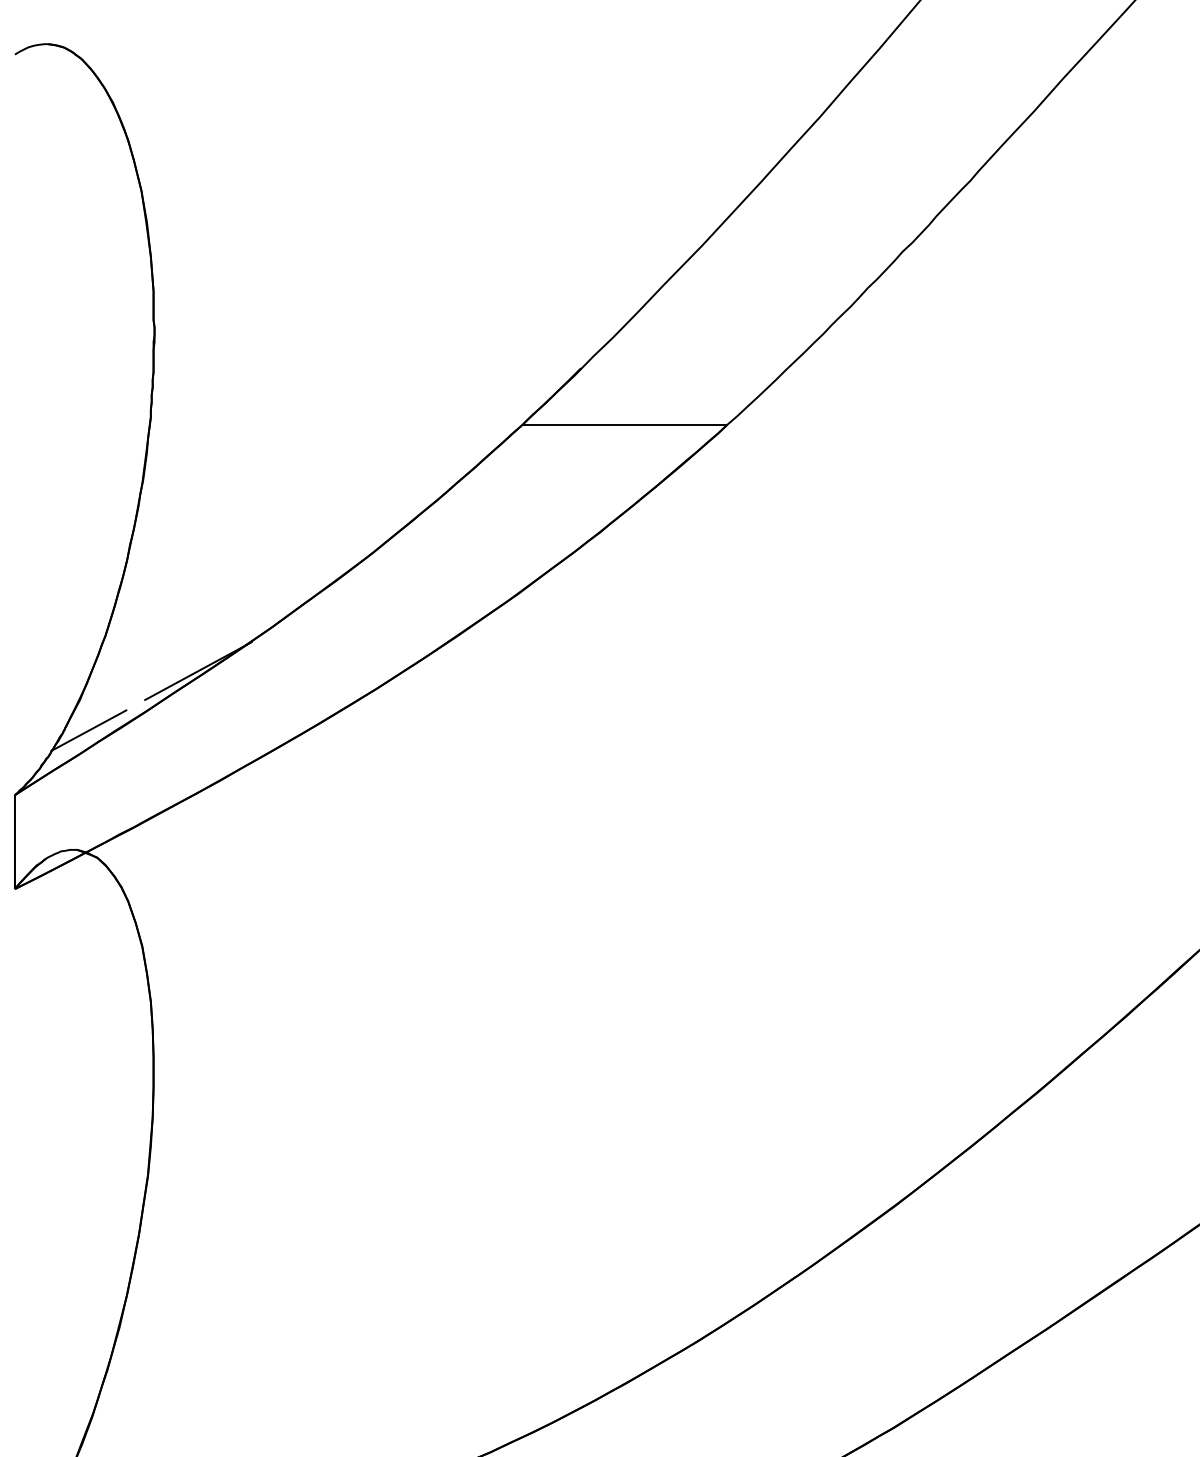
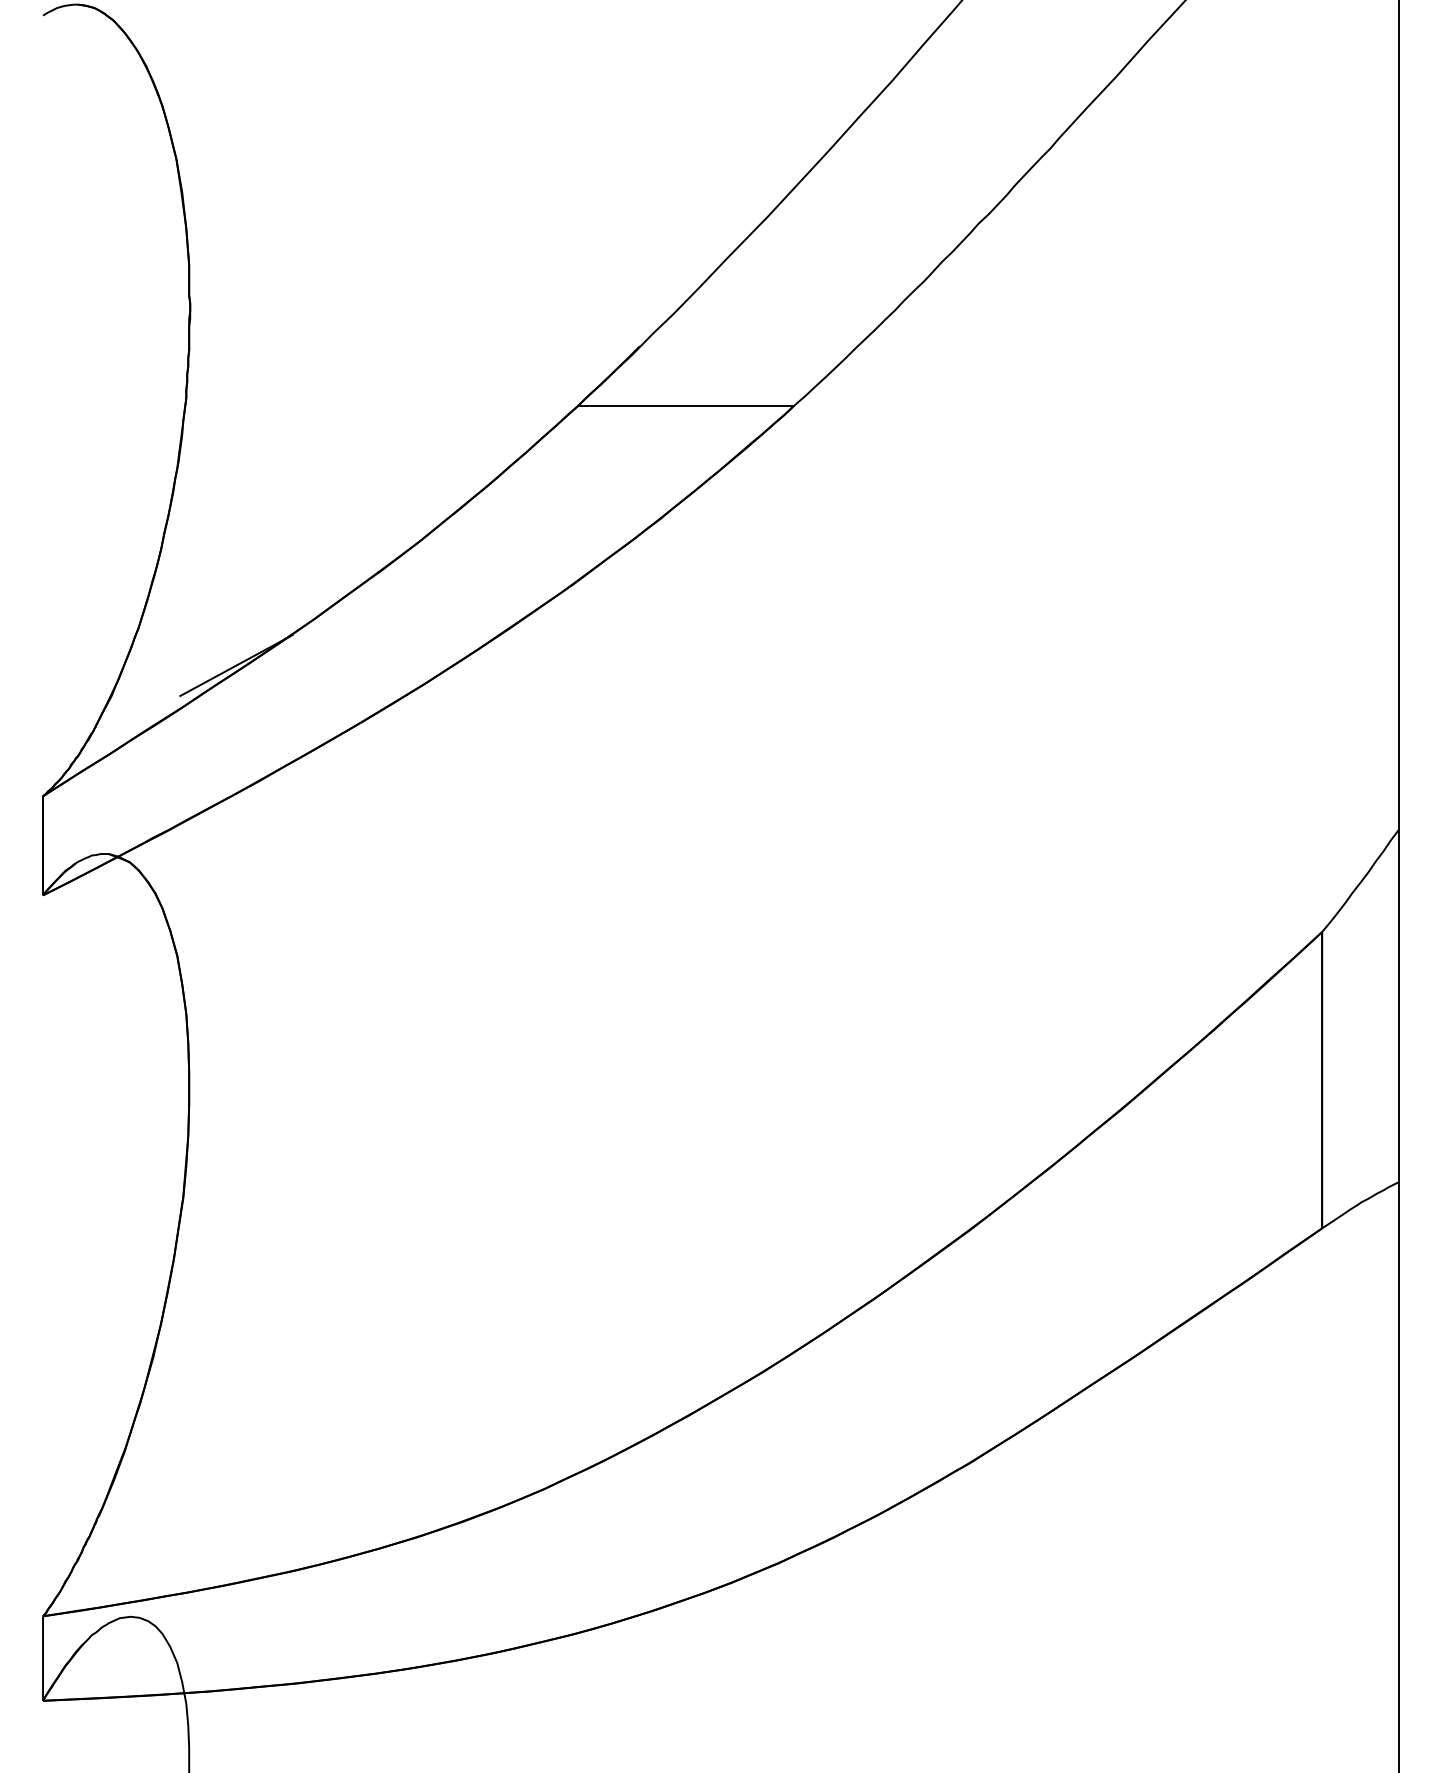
line: (88, 729) -> (120, 727), removed

